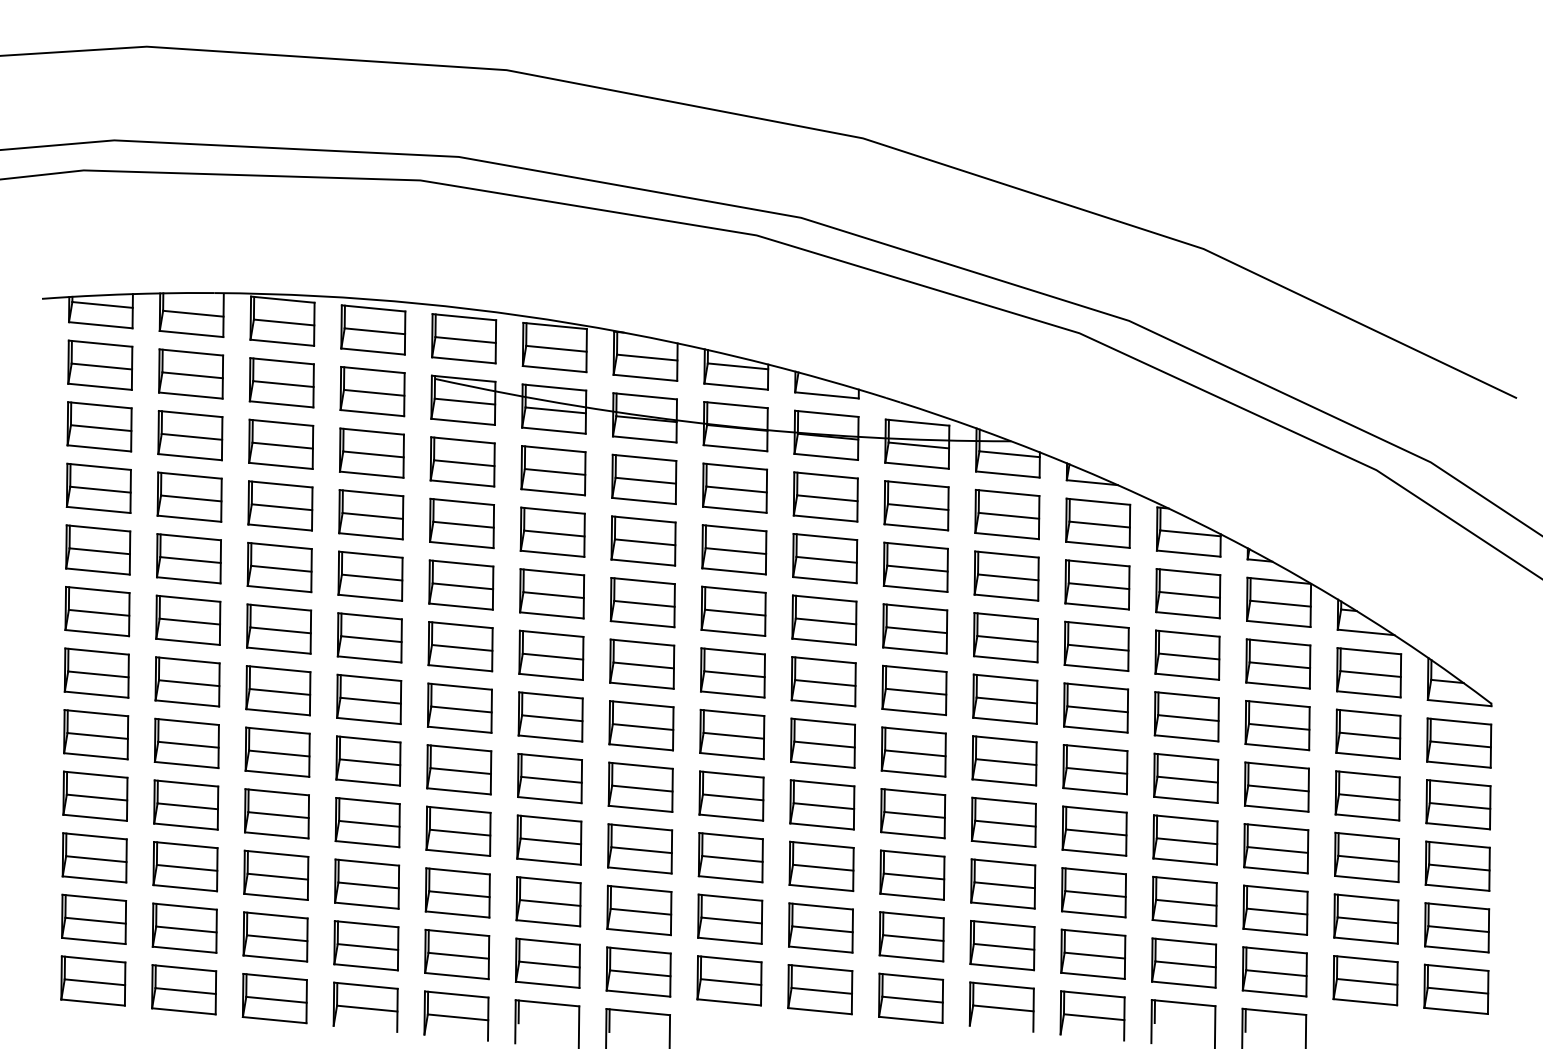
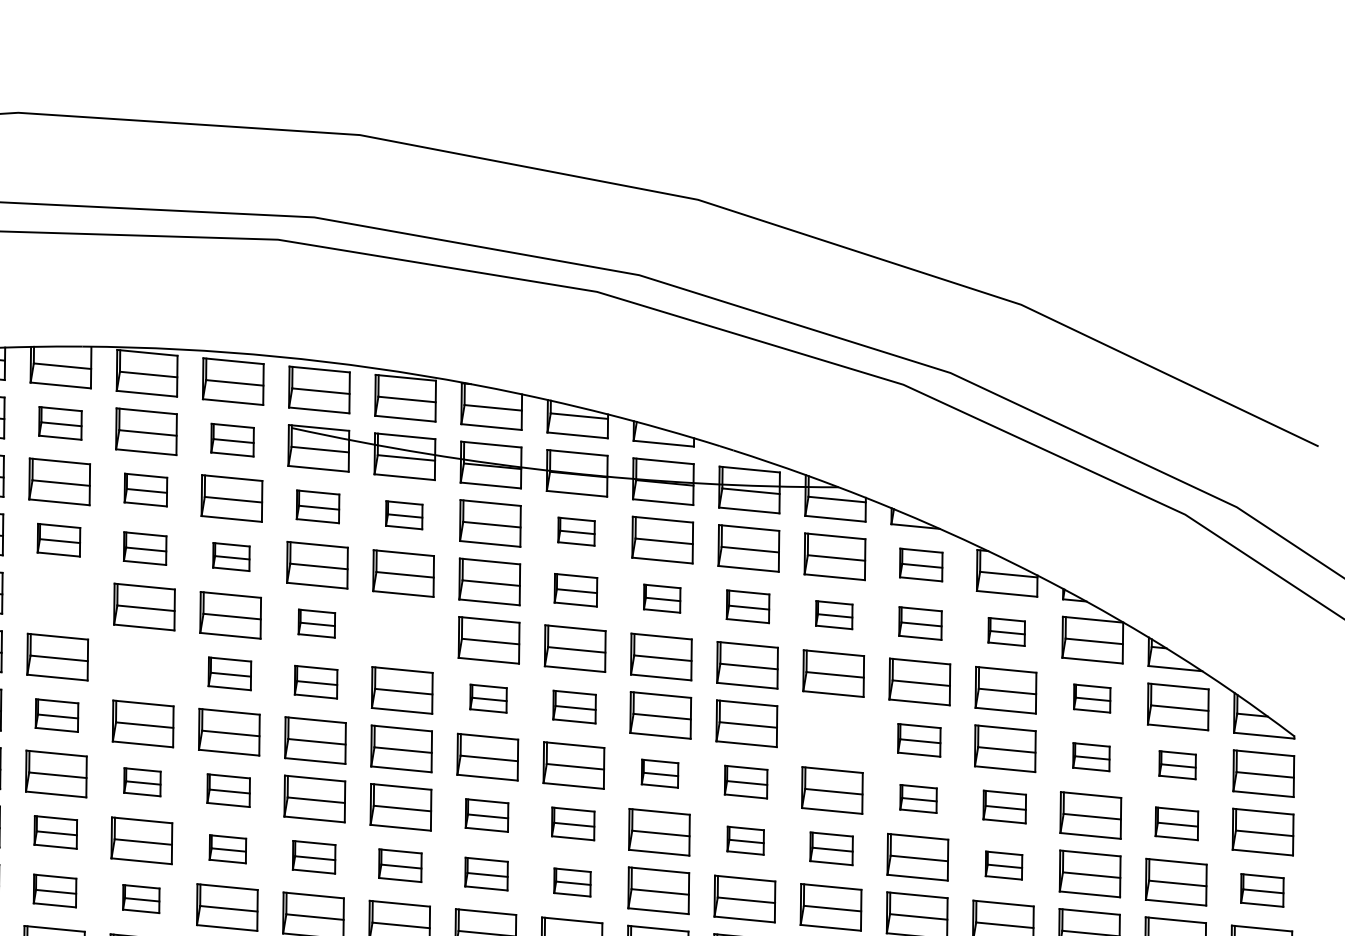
part: (191, 373) -> (60, 422), size x0.7
part: (372, 391) -> (232, 440), size x0.7
part: (281, 443) -> (146, 489), size x0.7
part: (462, 461) -> (317, 506), size x0.7
part: (553, 470) -> (404, 514), size x0.6
part: (734, 487) -> (576, 531), size x0.6
part: (189, 496) -> (58, 539), size x0.7
part: (280, 505) -> (145, 548), size x0.7
part: (371, 514) -> (231, 556), size x0.6
part: (1098, 522) -> (921, 564), size x0.7
part: (734, 549) -> (576, 589), size x0.7
part: (188, 558) -> (57, 598), removed
part: (825, 558) -> (662, 598), size x0.6
part: (915, 566) -> (747, 606), size x0.7
part: (1006, 575) -> (834, 614), size x0.6
part: (461, 584) -> (316, 623), size x0.6
part: (1097, 584) -> (920, 623), size x0.7
part: (552, 593) -> (403, 631), removed
part: (1188, 593) -> (1006, 631), size x0.6
part: (279, 628) -> (144, 664), removed
part: (369, 637) -> (229, 673), size x0.7
part: (460, 646) -> (316, 682), size x0.7
part: (642, 663) -> (488, 698), size x0.6
part: (1278, 663) -> (1092, 698), size x0.6
part: (732, 672) -> (574, 706), size x0.7
part: (187, 681) -> (56, 715), size x0.7
part: (1005, 698) -> (833, 731), removed
part: (1096, 707) -> (919, 739), size x0.7
part: (1277, 725) -> (1091, 756), size x0.6
part: (1368, 733) -> (1177, 764), size x0.6
part: (822, 742) -> (659, 773), size x0.6
part: (277, 751) -> (142, 781), size x0.6
part: (913, 751) -> (745, 781), size x0.7
part: (368, 760) -> (228, 790), size x0.7
part: (1095, 769) -> (918, 798), size x0.6
part: (1186, 777) -> (1005, 806), size x0.7
part: (640, 786) -> (486, 814), size x0.7
part: (731, 795) -> (573, 823), size x0.7
part: (1367, 795) -> (1176, 823), size x0.7
part: (186, 804) -> (56, 831), size x0.7
part: (913, 813) -> (745, 840), size x0.6
part: (1003, 821) -> (831, 848), size x0.7
part: (367, 822) -> (227, 849), size x0.6
part: (458, 830) -> (314, 856), size x0.7
part: (549, 839) -> (400, 865), size x0.7
part: (1185, 839) -> (1004, 865), size x0.6
part: (640, 848) -> (486, 873), size x0.7
part: (730, 857) -> (572, 882), size x0.6
part: (1457, 865) -> (1262, 889), size x0.7
part: (185, 866) -> (55, 890), size x0.7
part: (276, 874) -> (141, 898), size x0.6

